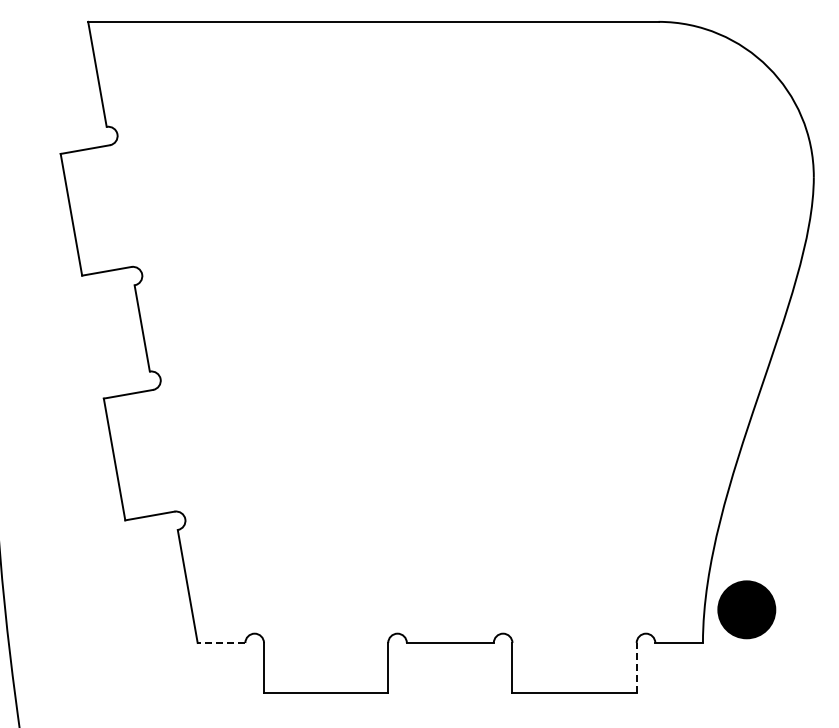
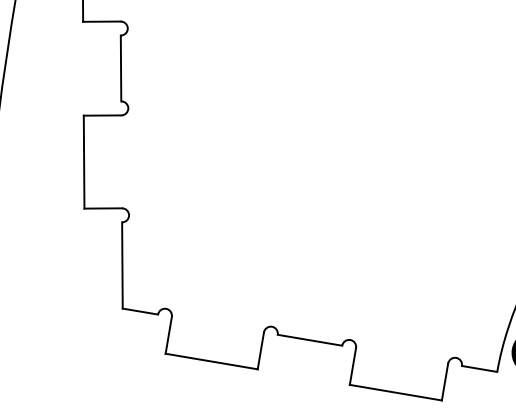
line: (221, 642) -> (140, 311), dashed -> solid
line: (636, 667) -> (444, 381), dashed -> solid

